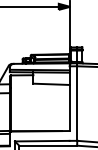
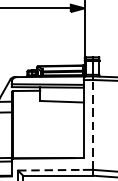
line: (77, 103) -> (93, 124), solid -> dashed
line: (42, 141) -> (51, 170), solid -> dashed

